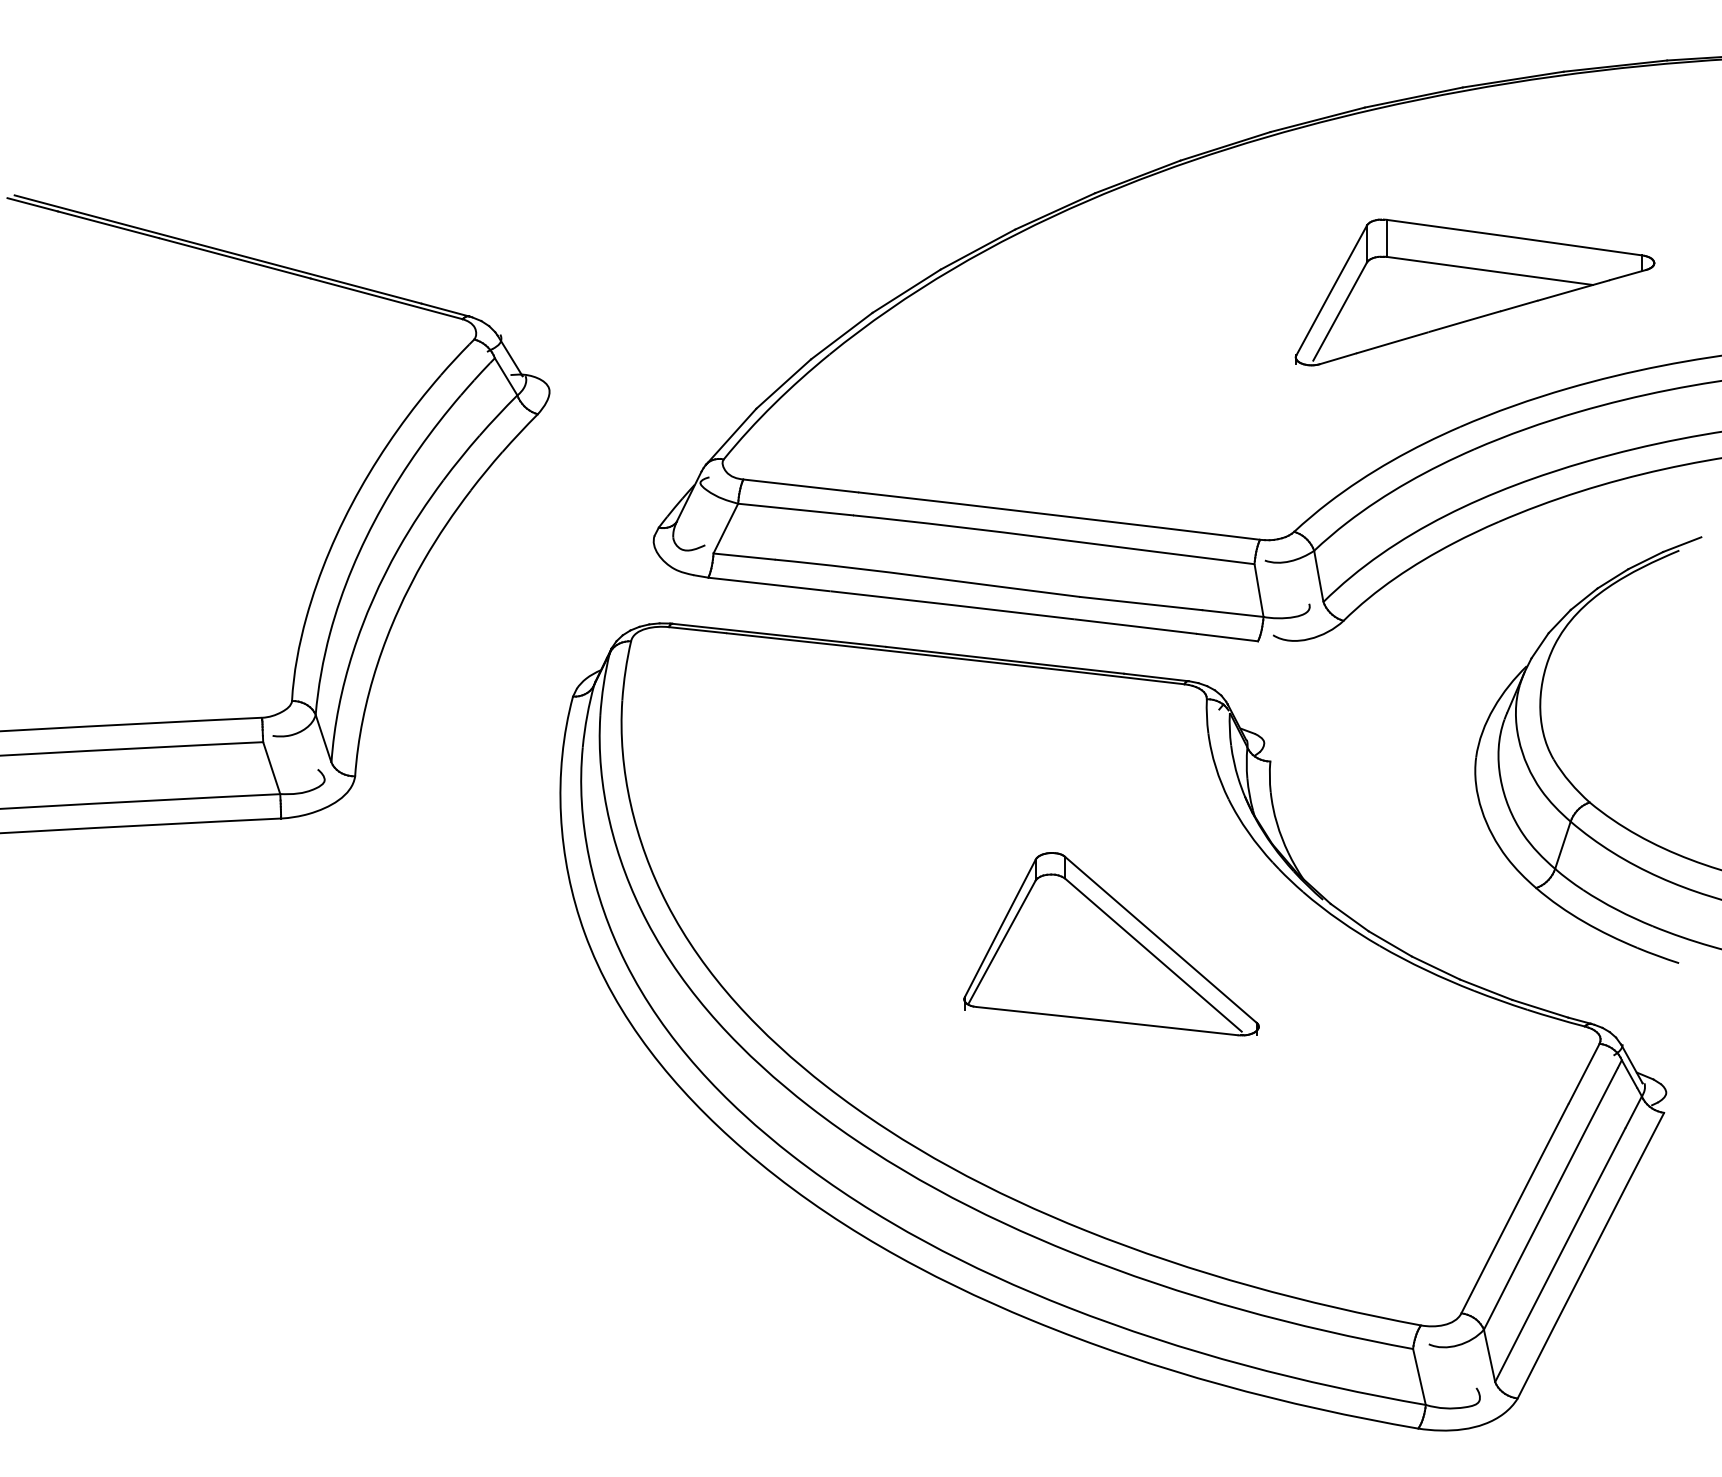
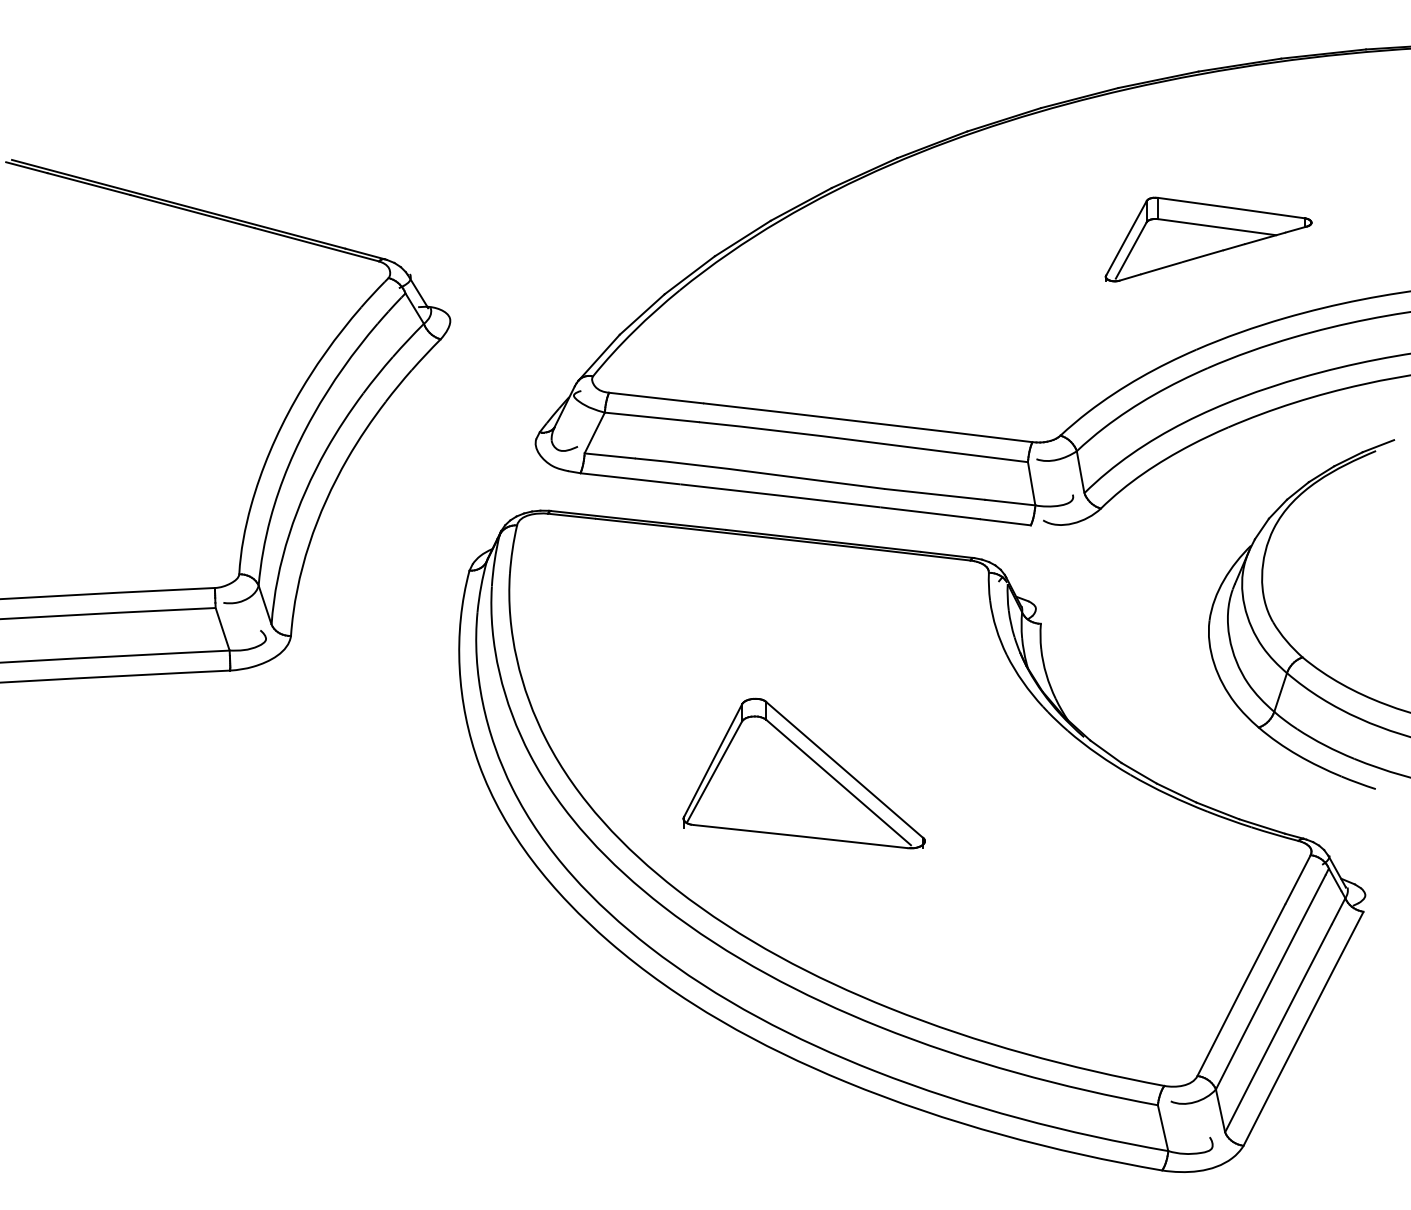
part: (1474, 292) -> (1208, 239), size x0.7
part: (1111, 944) -> (804, 773), moved

